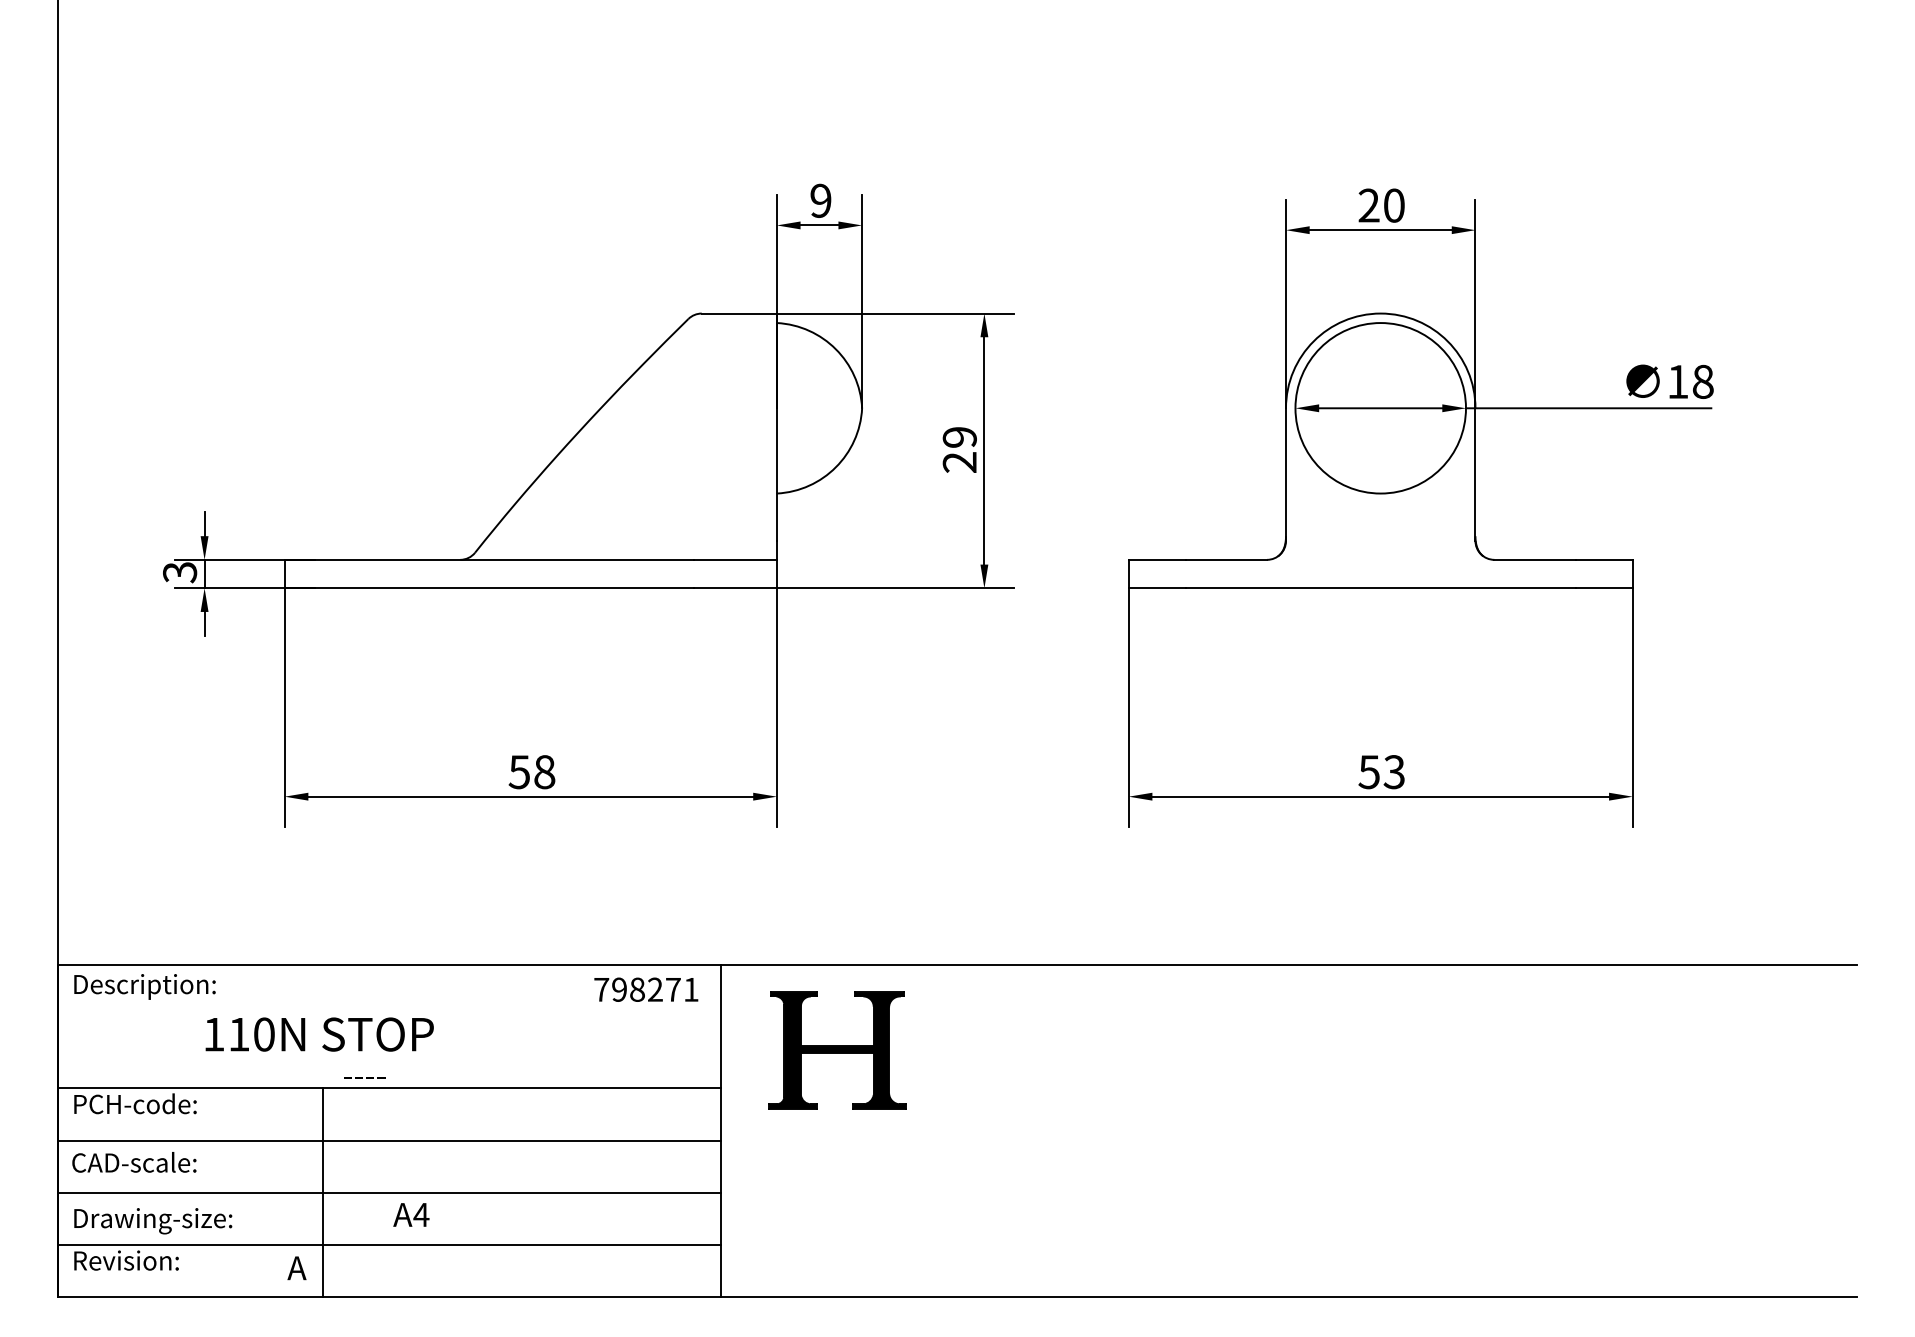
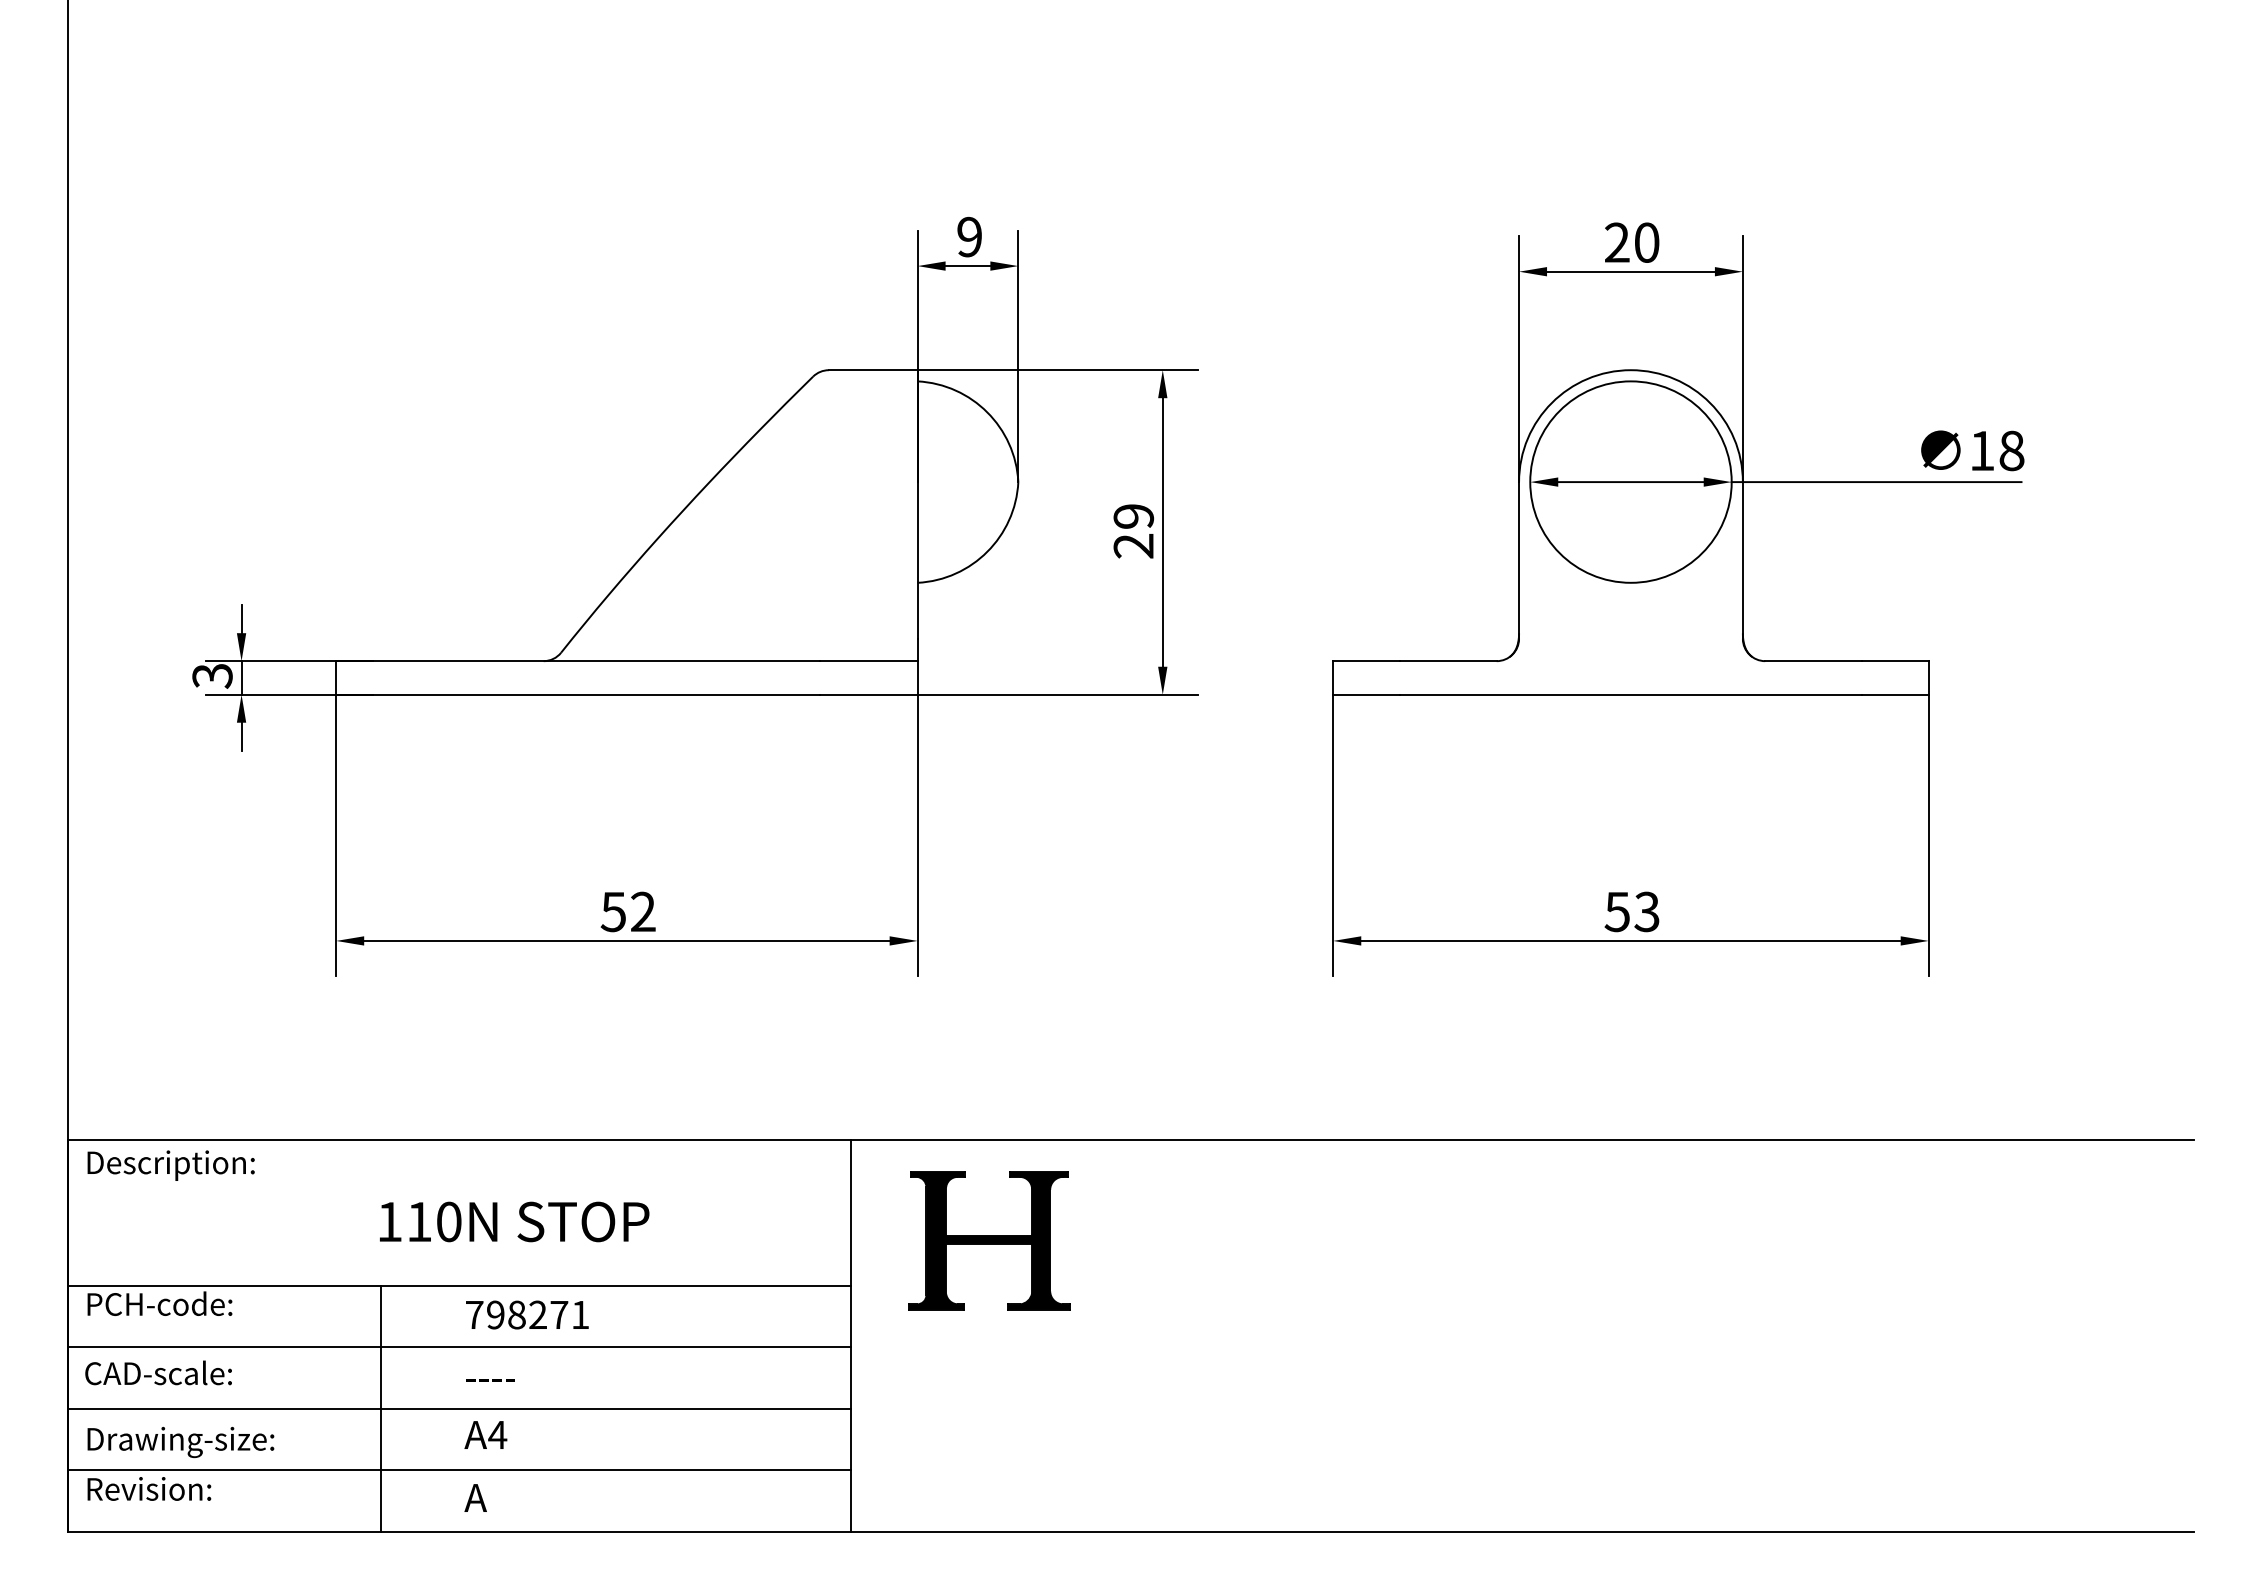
text: (544, 771) -> (643, 911), 58 -> 52
text: (646, 989) -> (527, 1314), moved
text: (319, 1034) -> (514, 1221), moved
text: (364, 1078) -> (490, 1380), moved
text: (296, 1267) -> (475, 1497), moved

